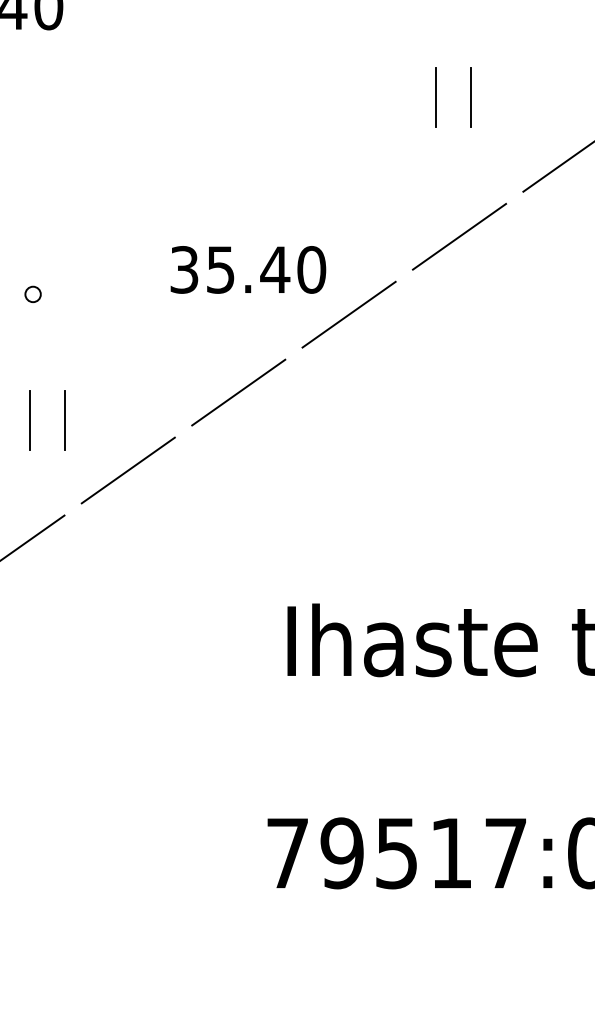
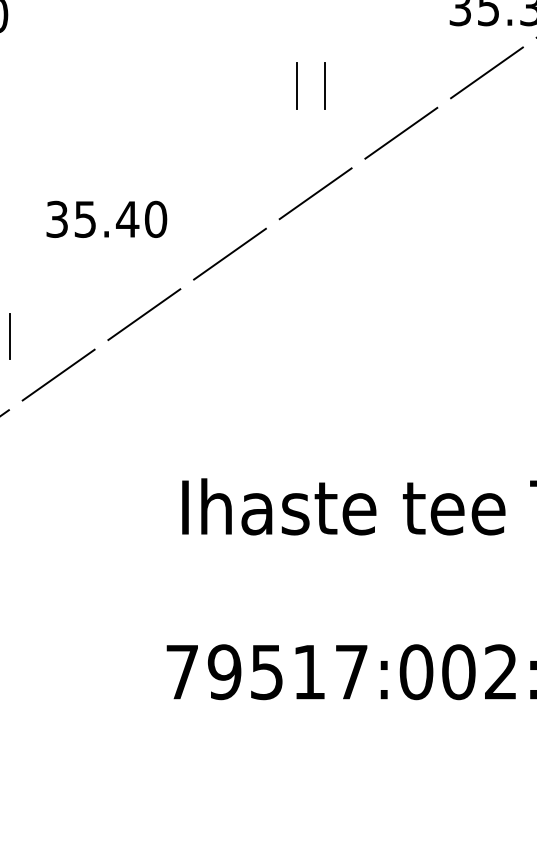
text: (247, 268) -> (106, 218), moved

